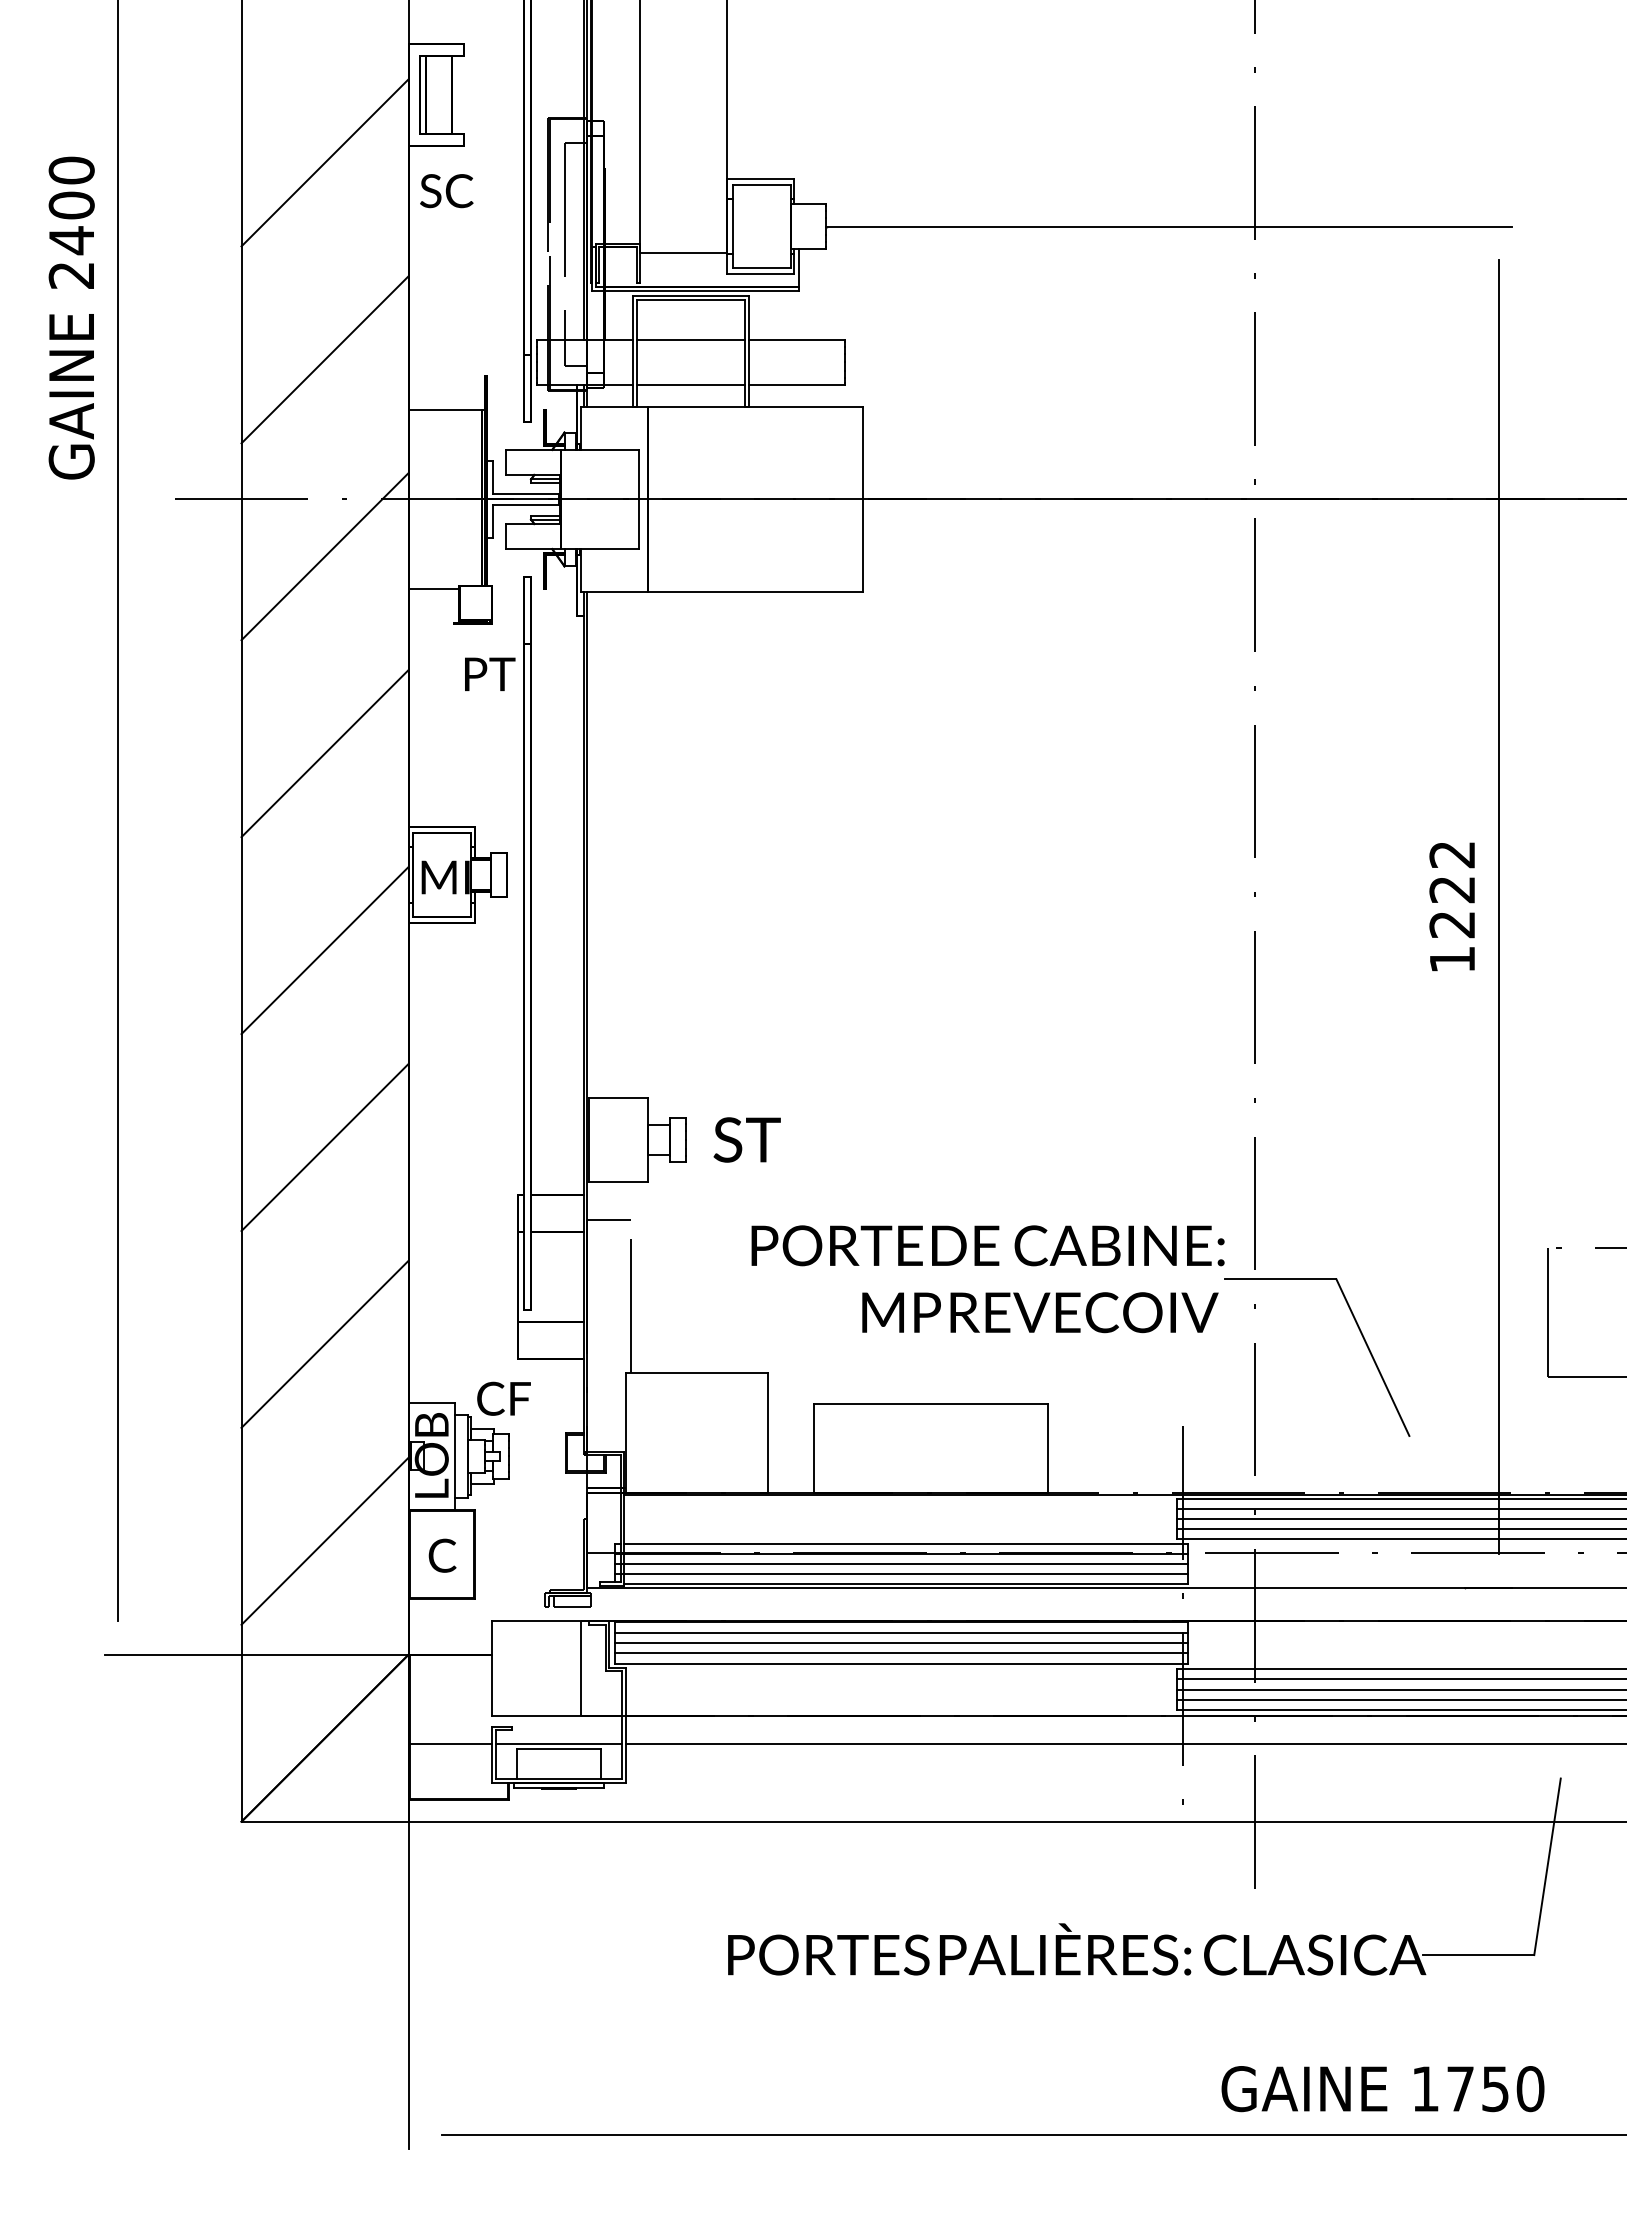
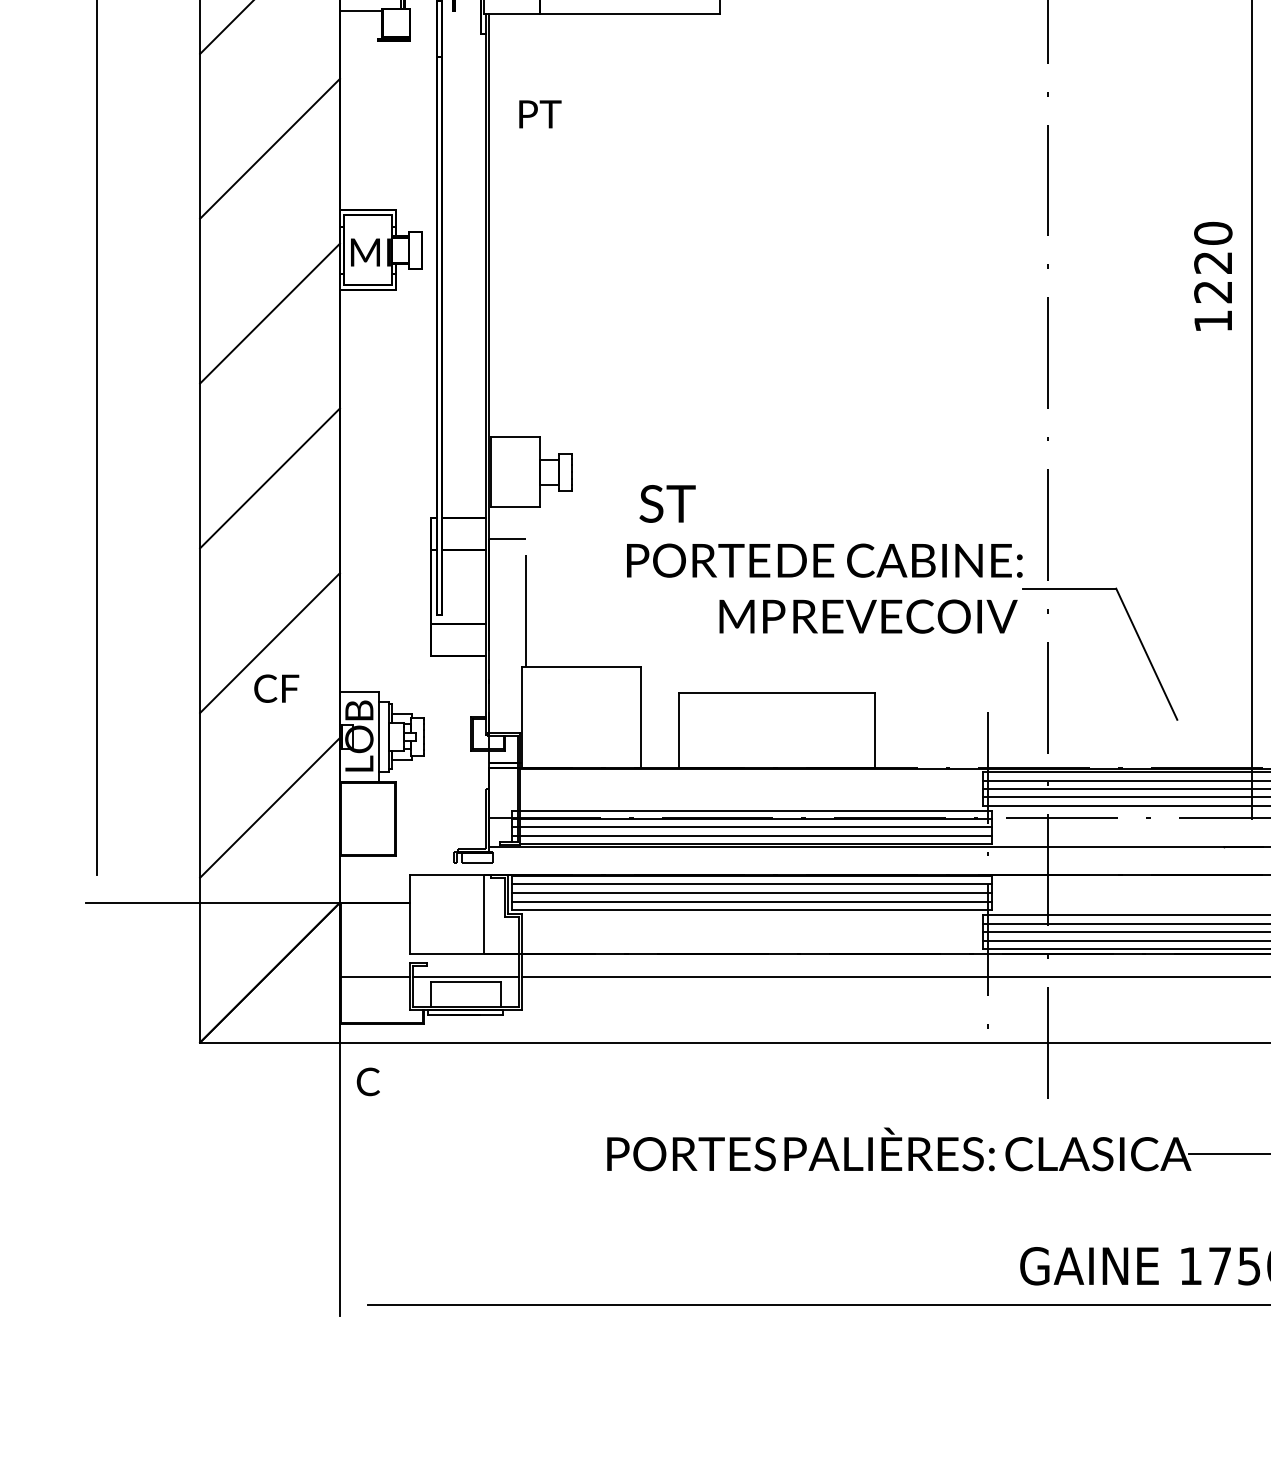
text: (490, 673) -> (540, 113), moved
text: (1452, 854) -> (1213, 233), 1222 -> 1220
text: (746, 1139) -> (667, 503), moved
text: (503, 1398) -> (276, 688), moved
text: (442, 1555) -> (368, 1081), moved

